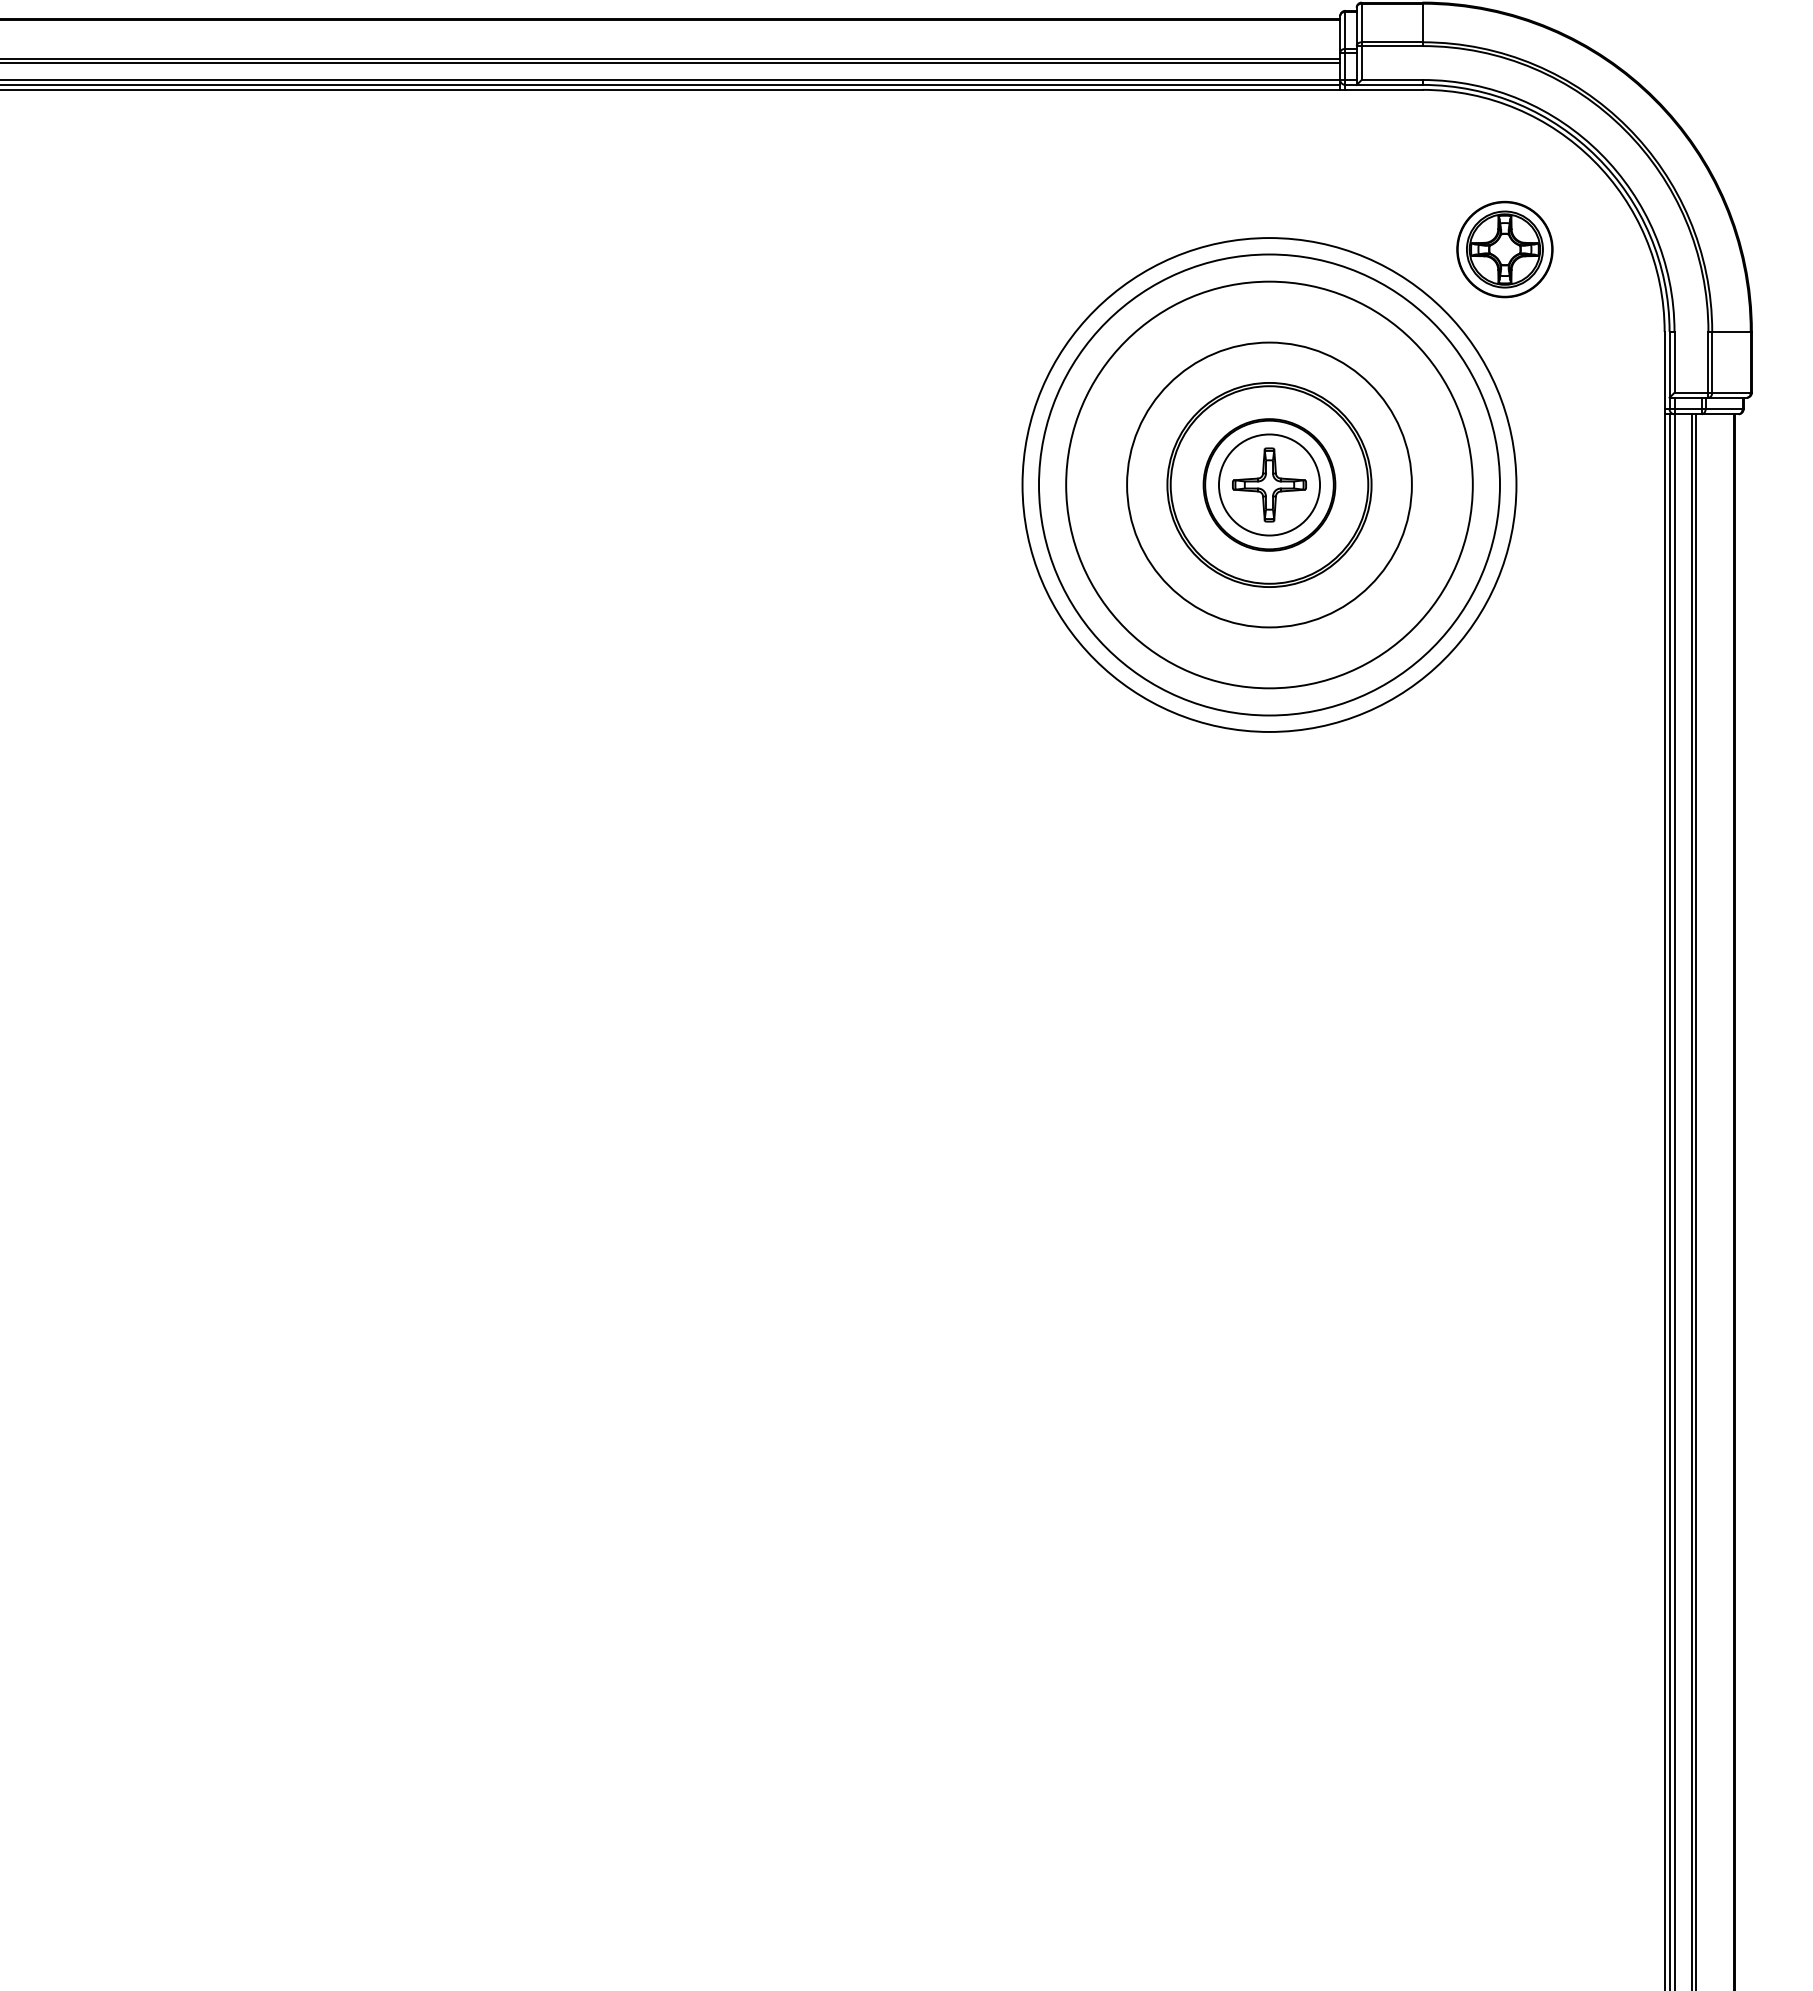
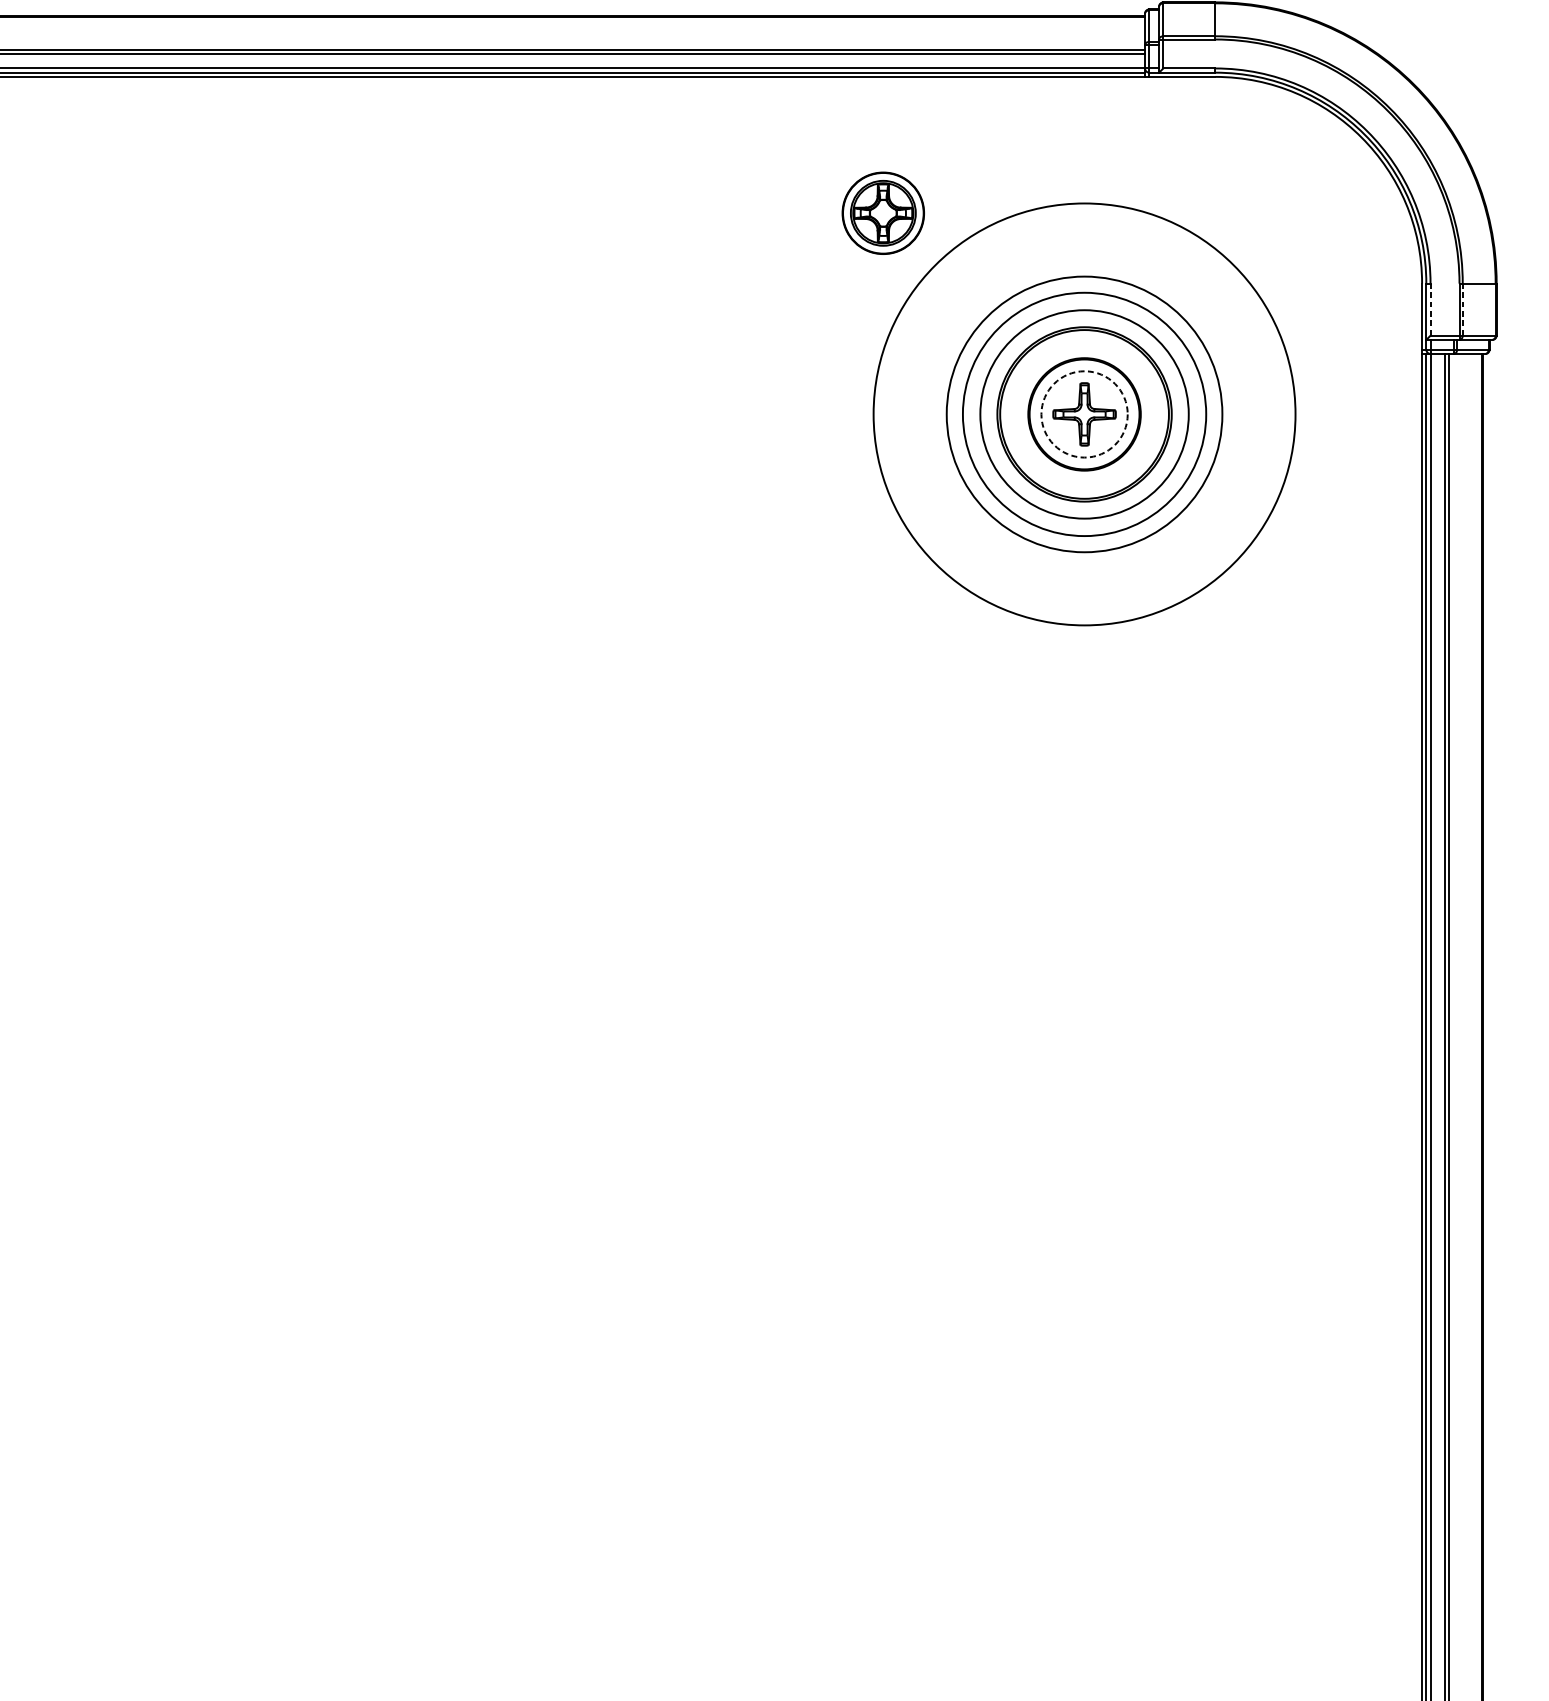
part: (1504, 249) -> (882, 213), moved
line: (1674, 361) -> (1430, 308), solid -> dashed
line: (1712, 361) -> (1462, 308), solid -> dashed
circle: (1269, 484) -> (1084, 414), size x0.6
circle: (1269, 484) -> (1084, 414), size x0.7
circle: (1269, 484) -> (1084, 414), solid -> dashed

